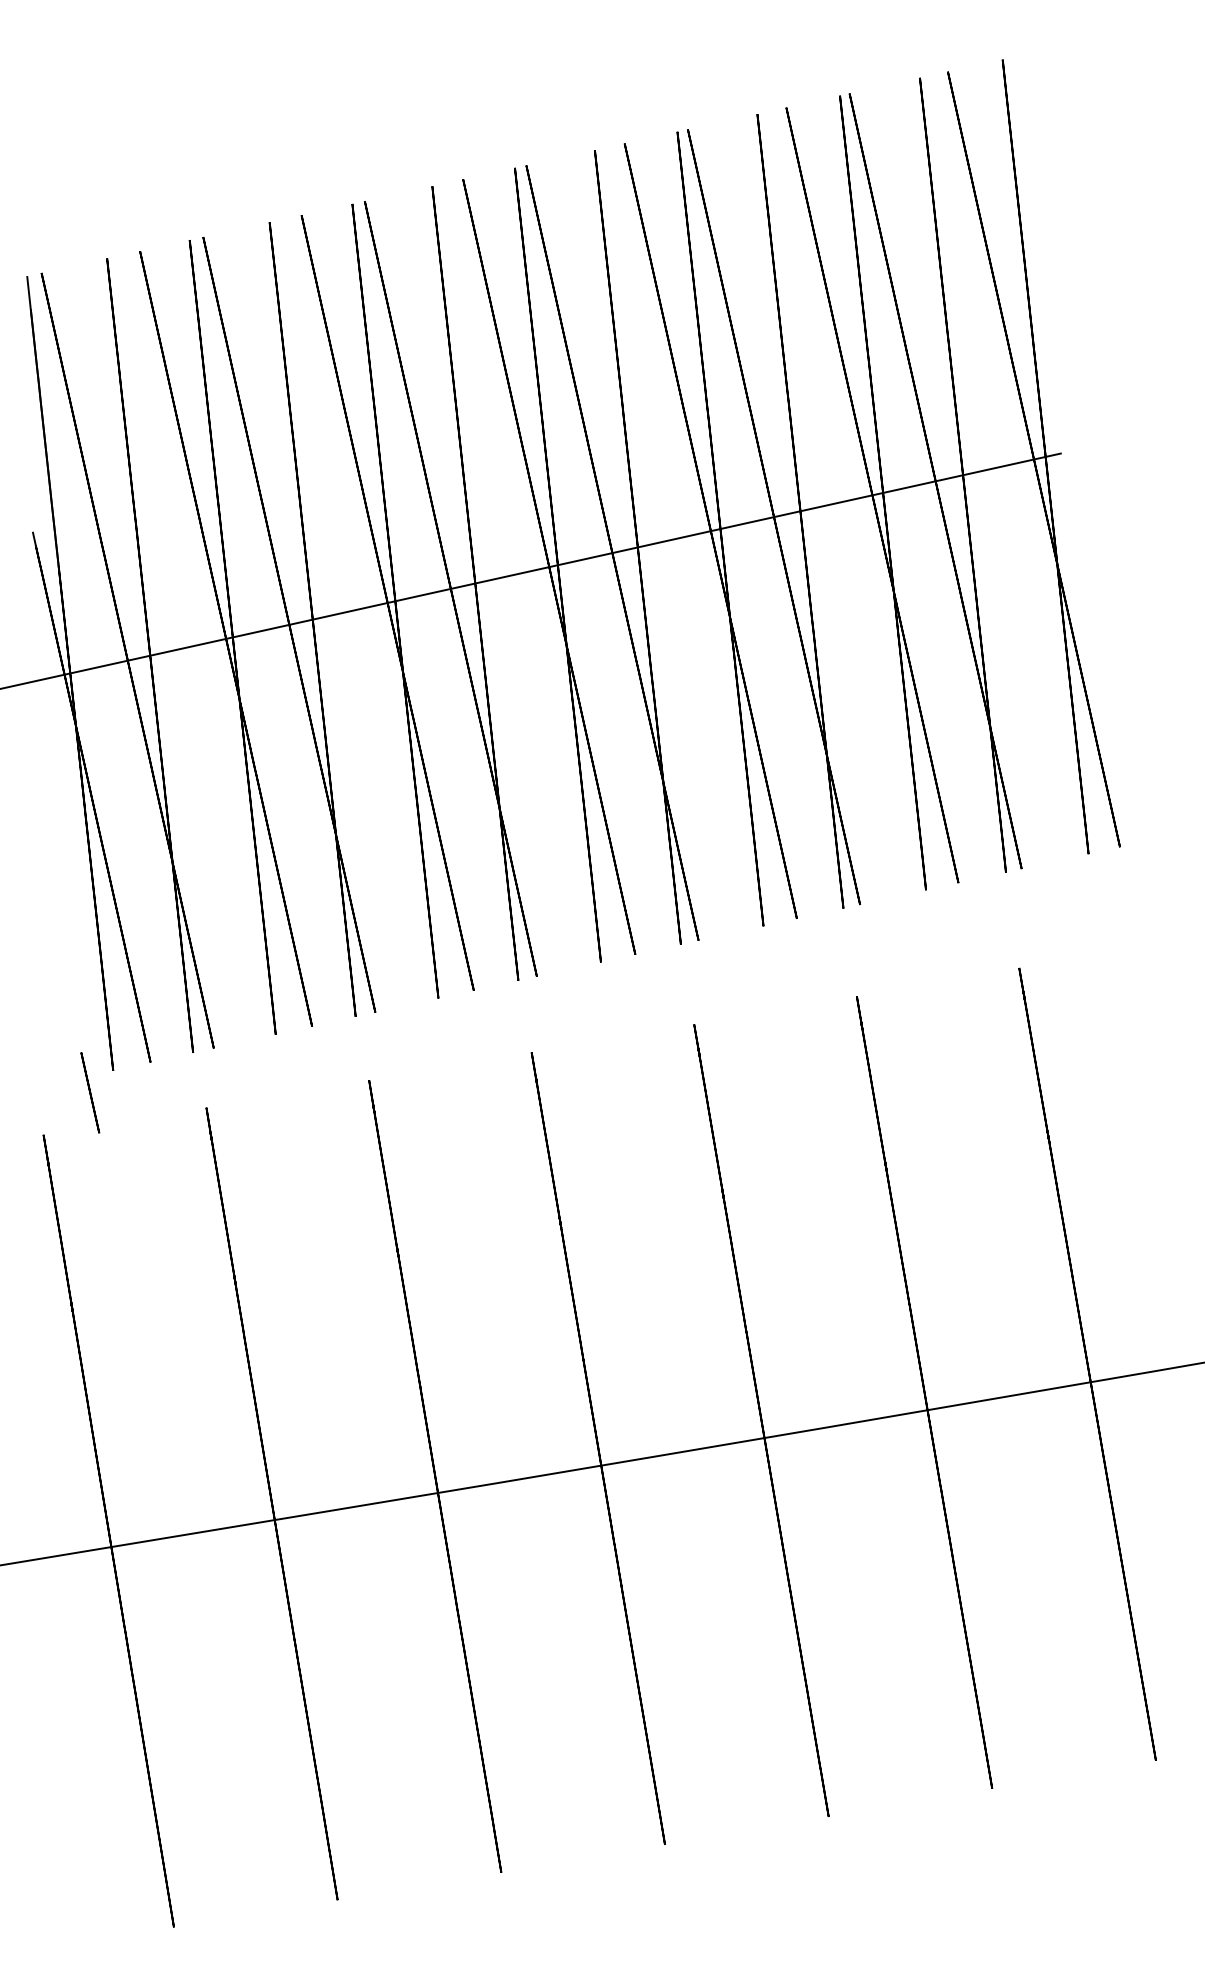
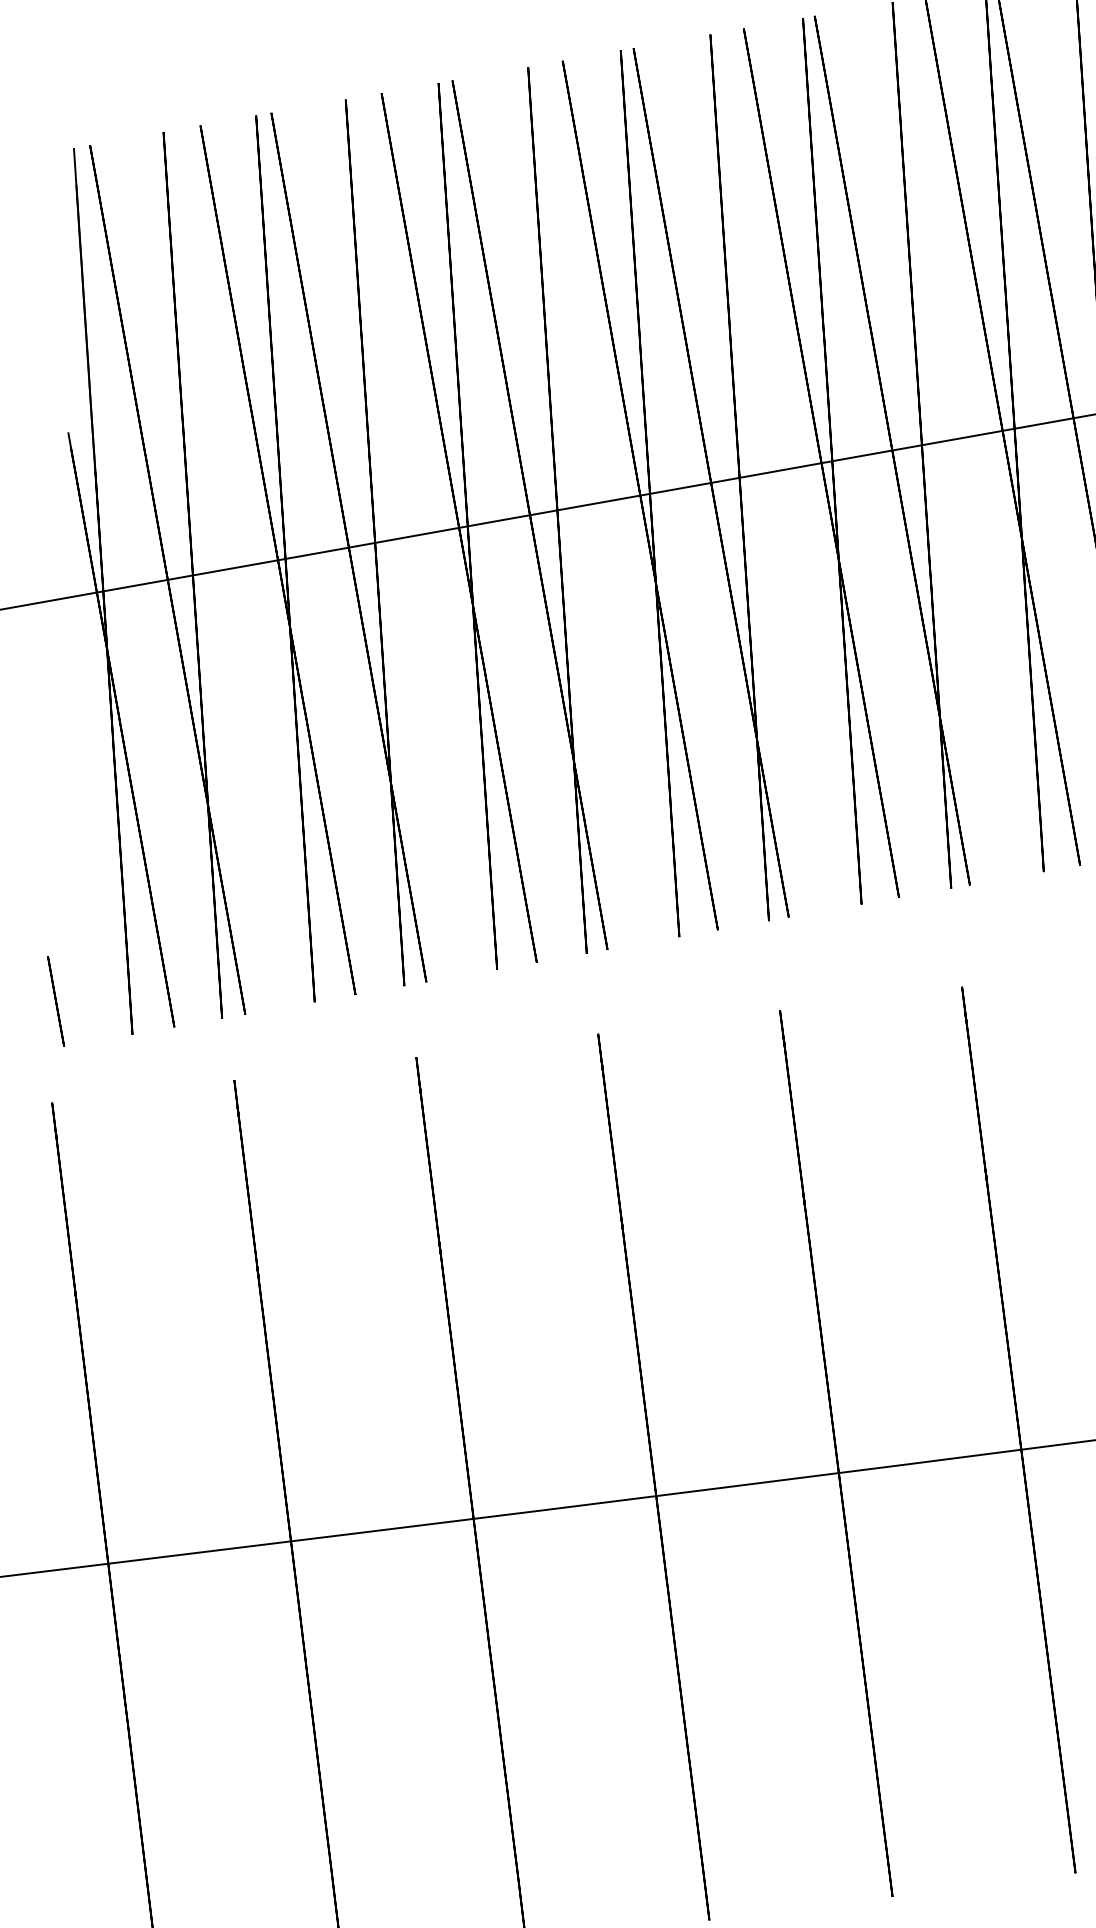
line: (90, 1092) -> (56, 1001), moved

